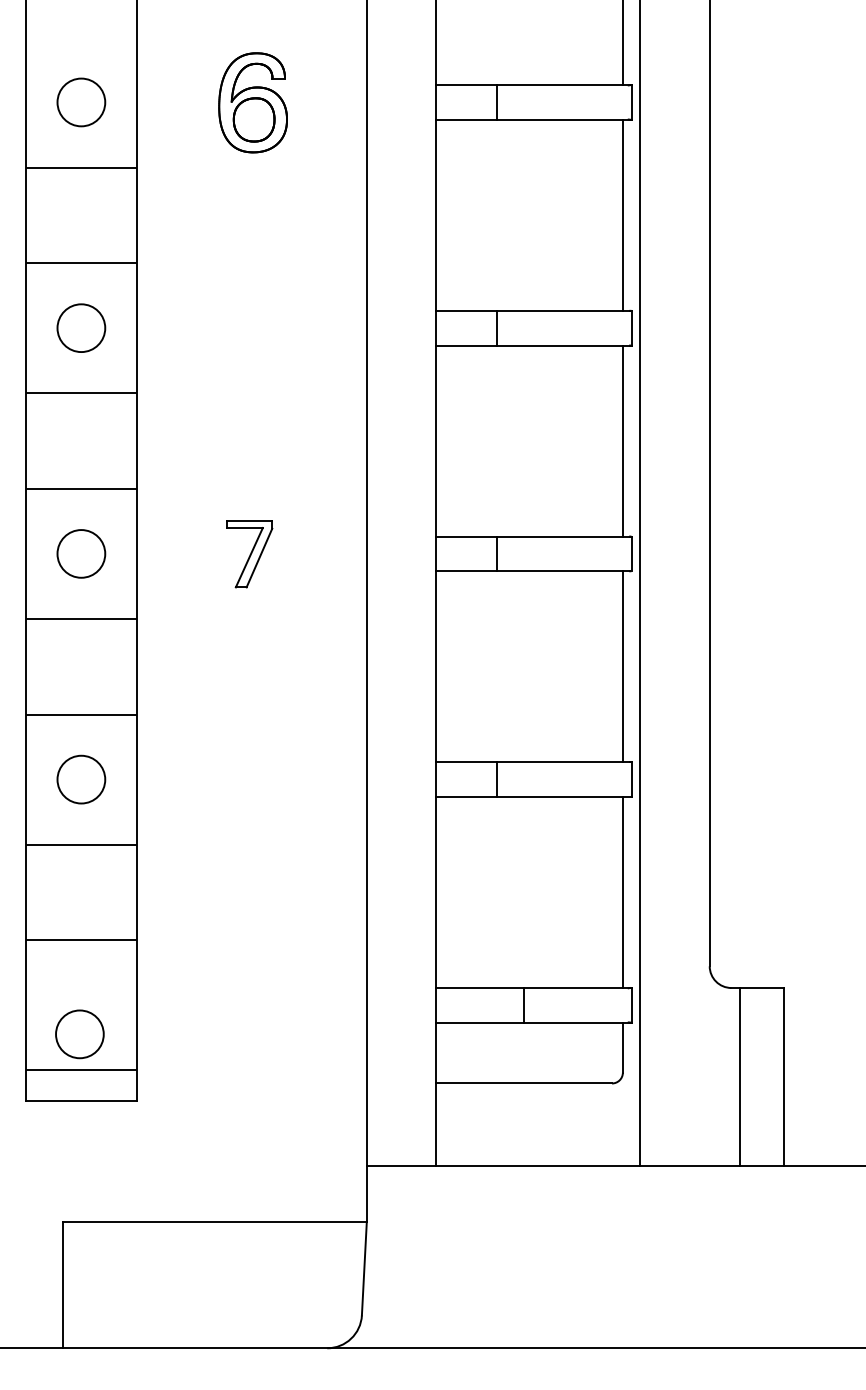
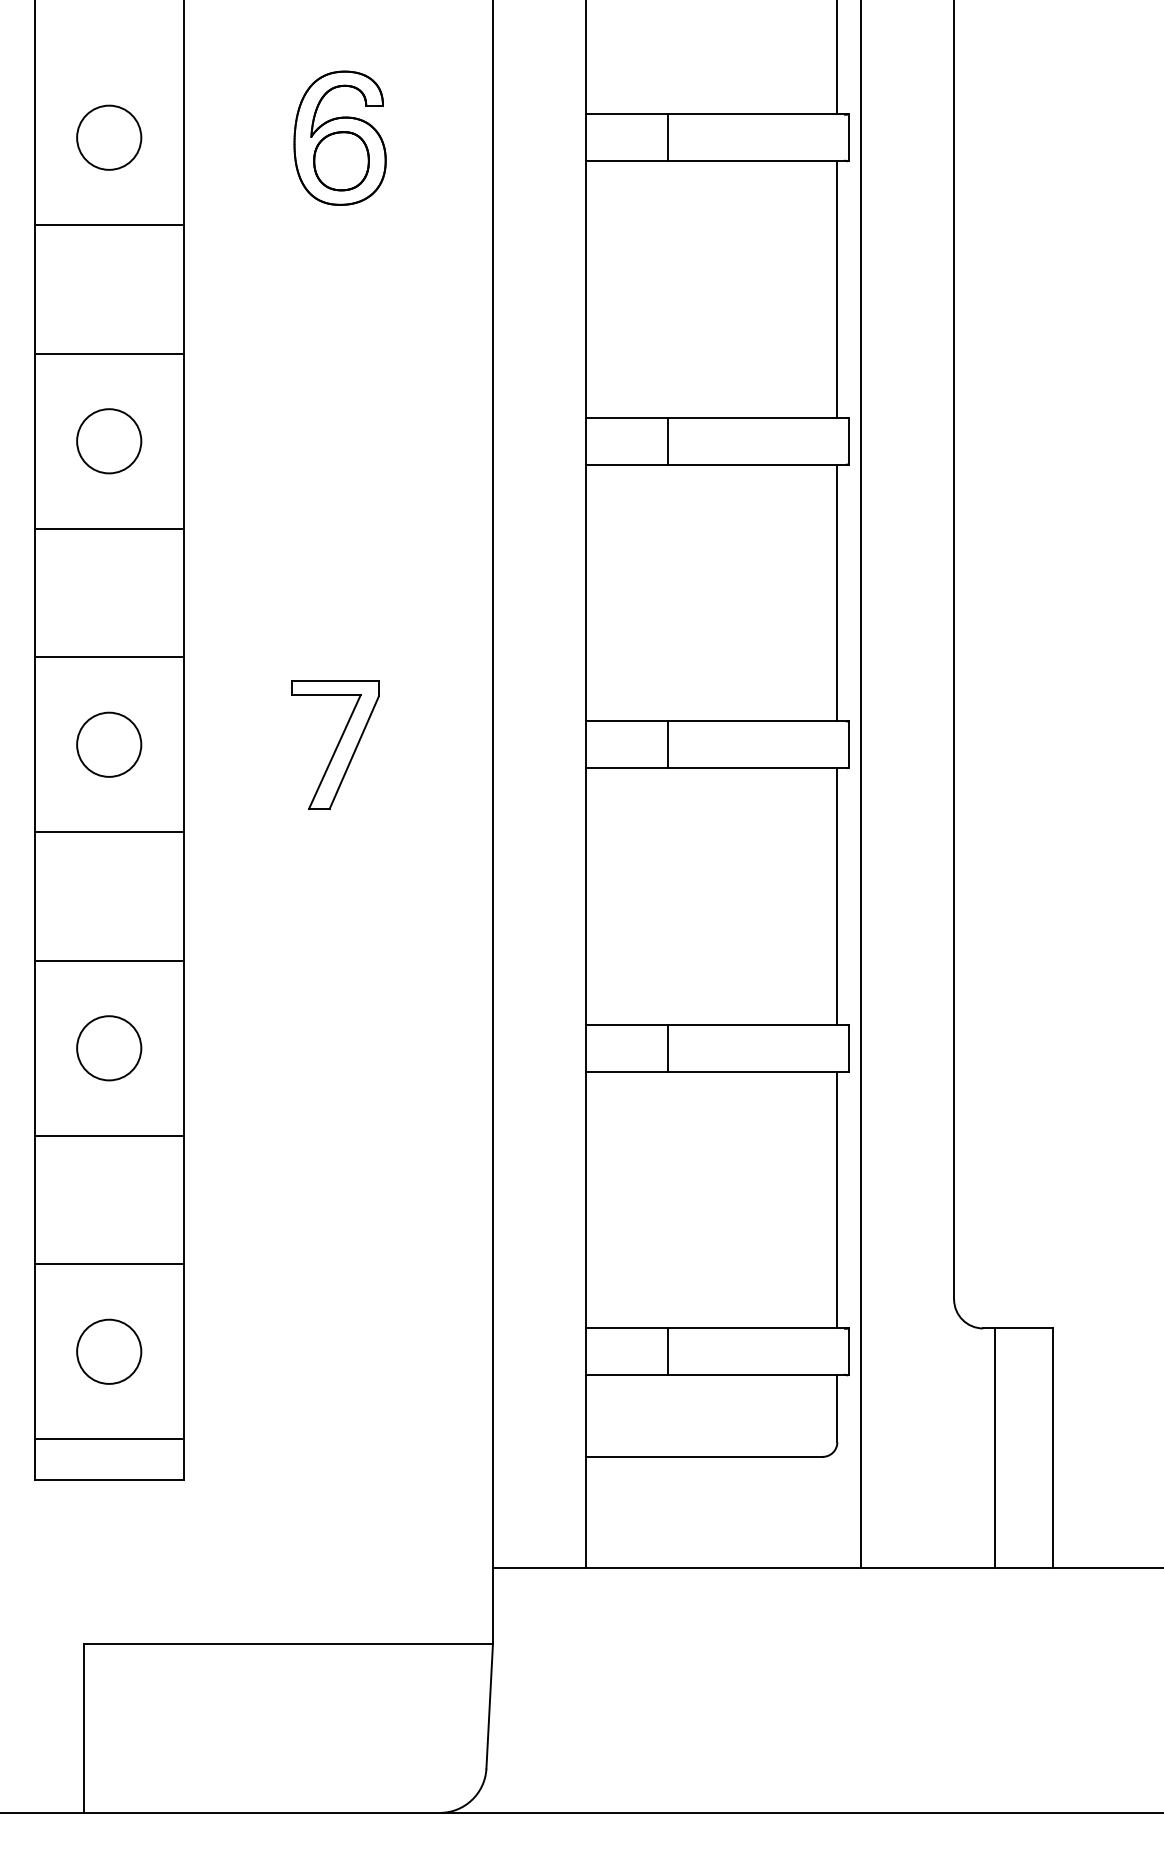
part: (249, 553) -> (335, 744), size x1.43
line: (524, 1005) -> (668, 1351), moved
circle: (80, 1034) -> (109, 1351), moved

